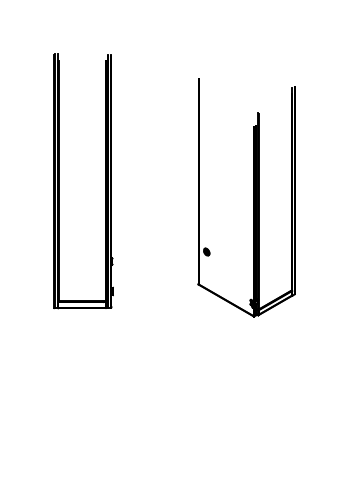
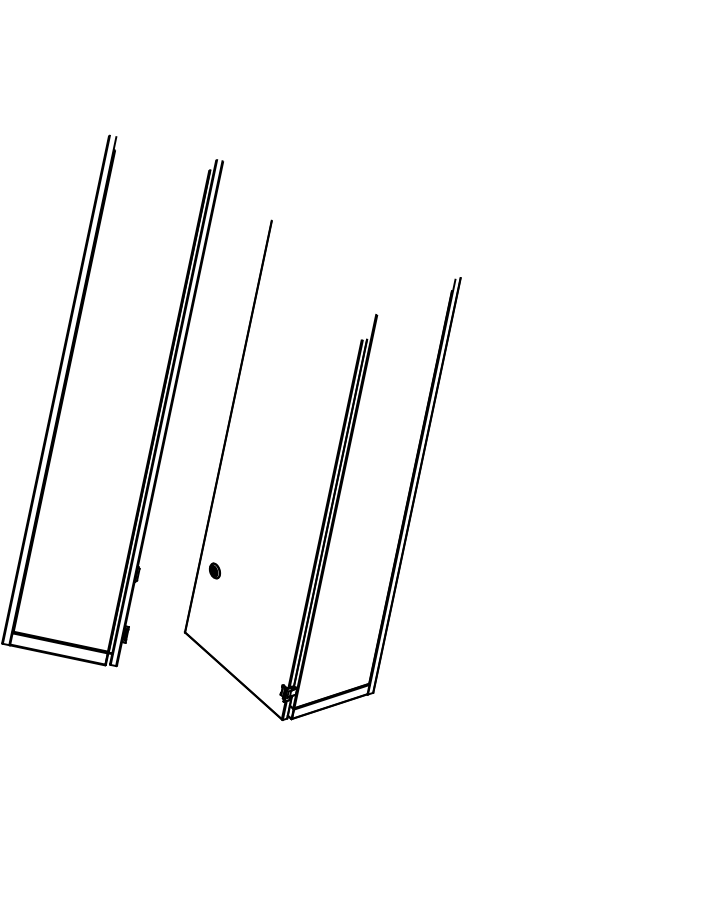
part: (253, 197) -> (331, 481), moved

